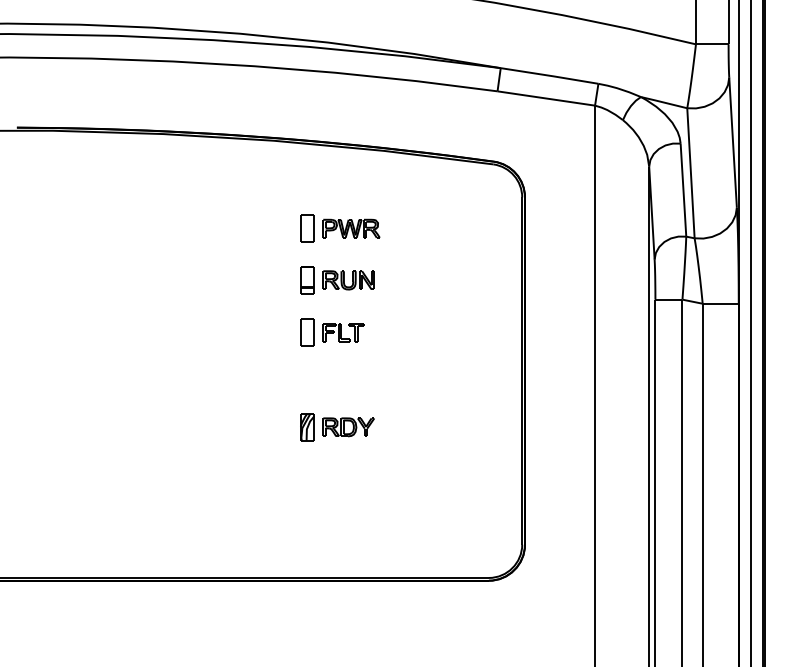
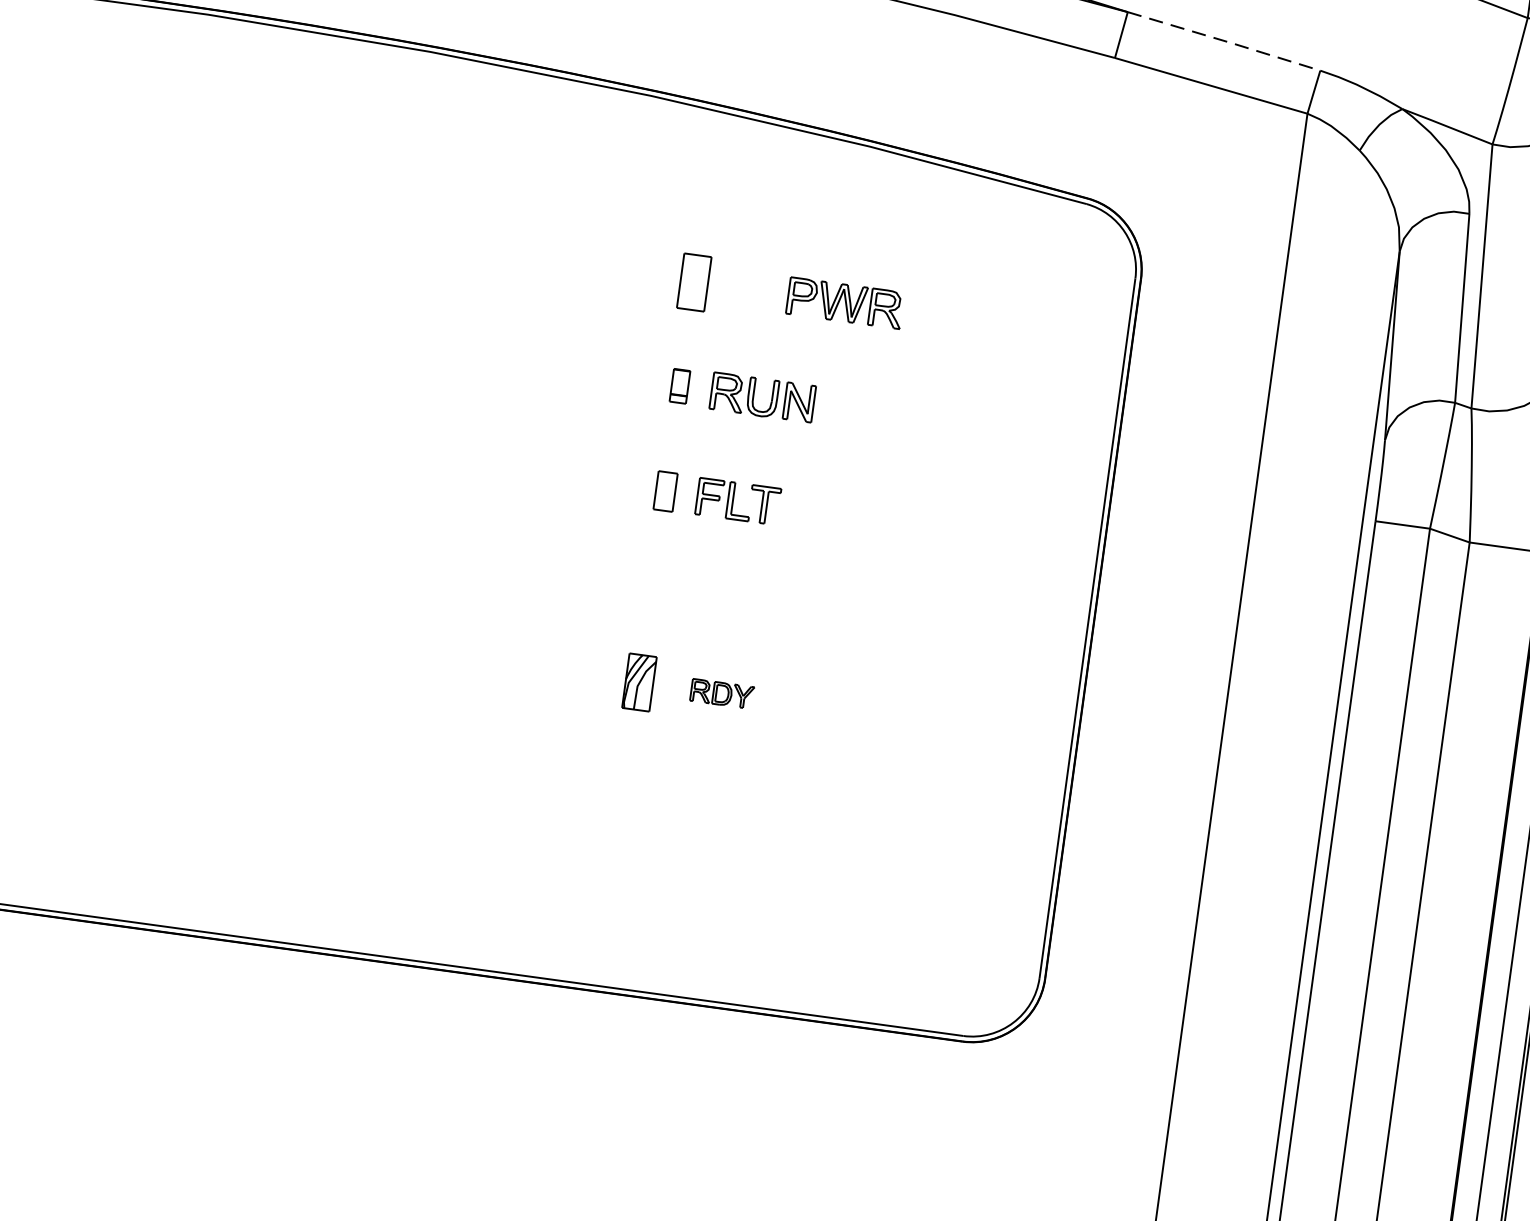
line: (550, 75) -> (1226, 40), solid -> dashed
part: (351, 228) -> (845, 302), moved
part: (307, 280) -> (679, 386), size x0.6
part: (307, 332) -> (665, 491), size x0.7
part: (348, 427) -> (721, 694), size x0.6

